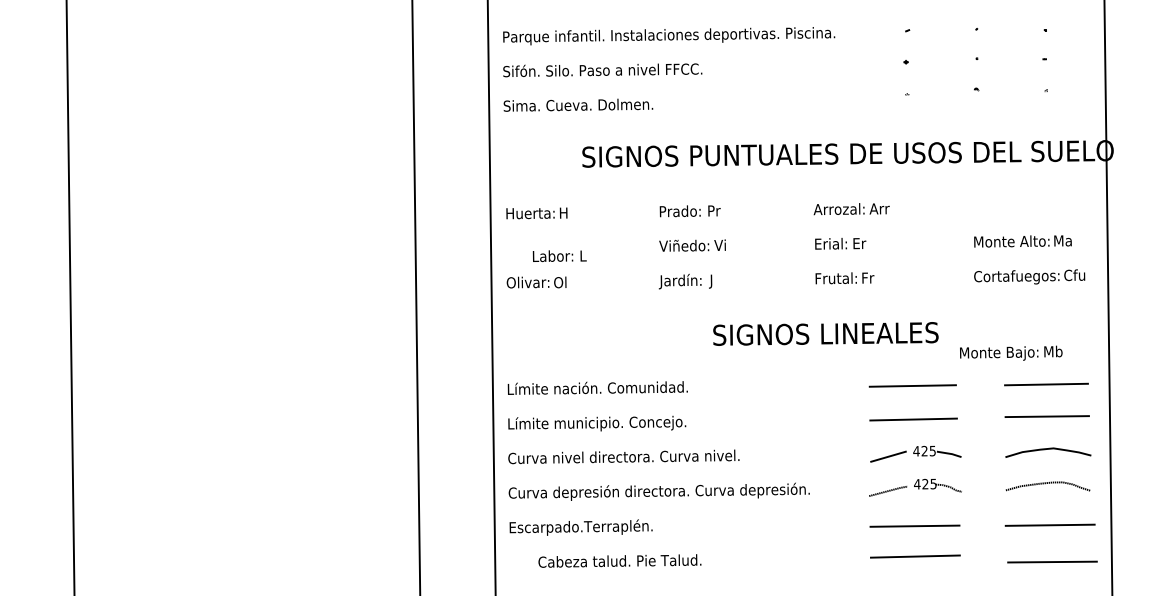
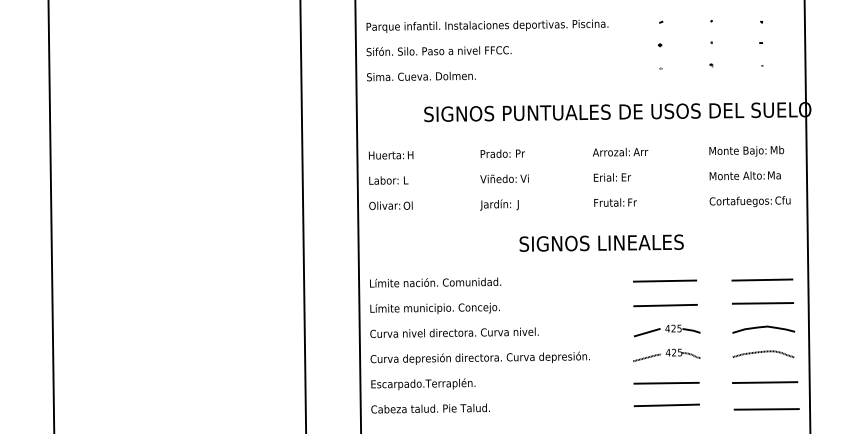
text: (559, 256) -> (388, 180), moved
text: (1010, 352) -> (746, 150), moved
text: (619, 560) -> (430, 408), moved

